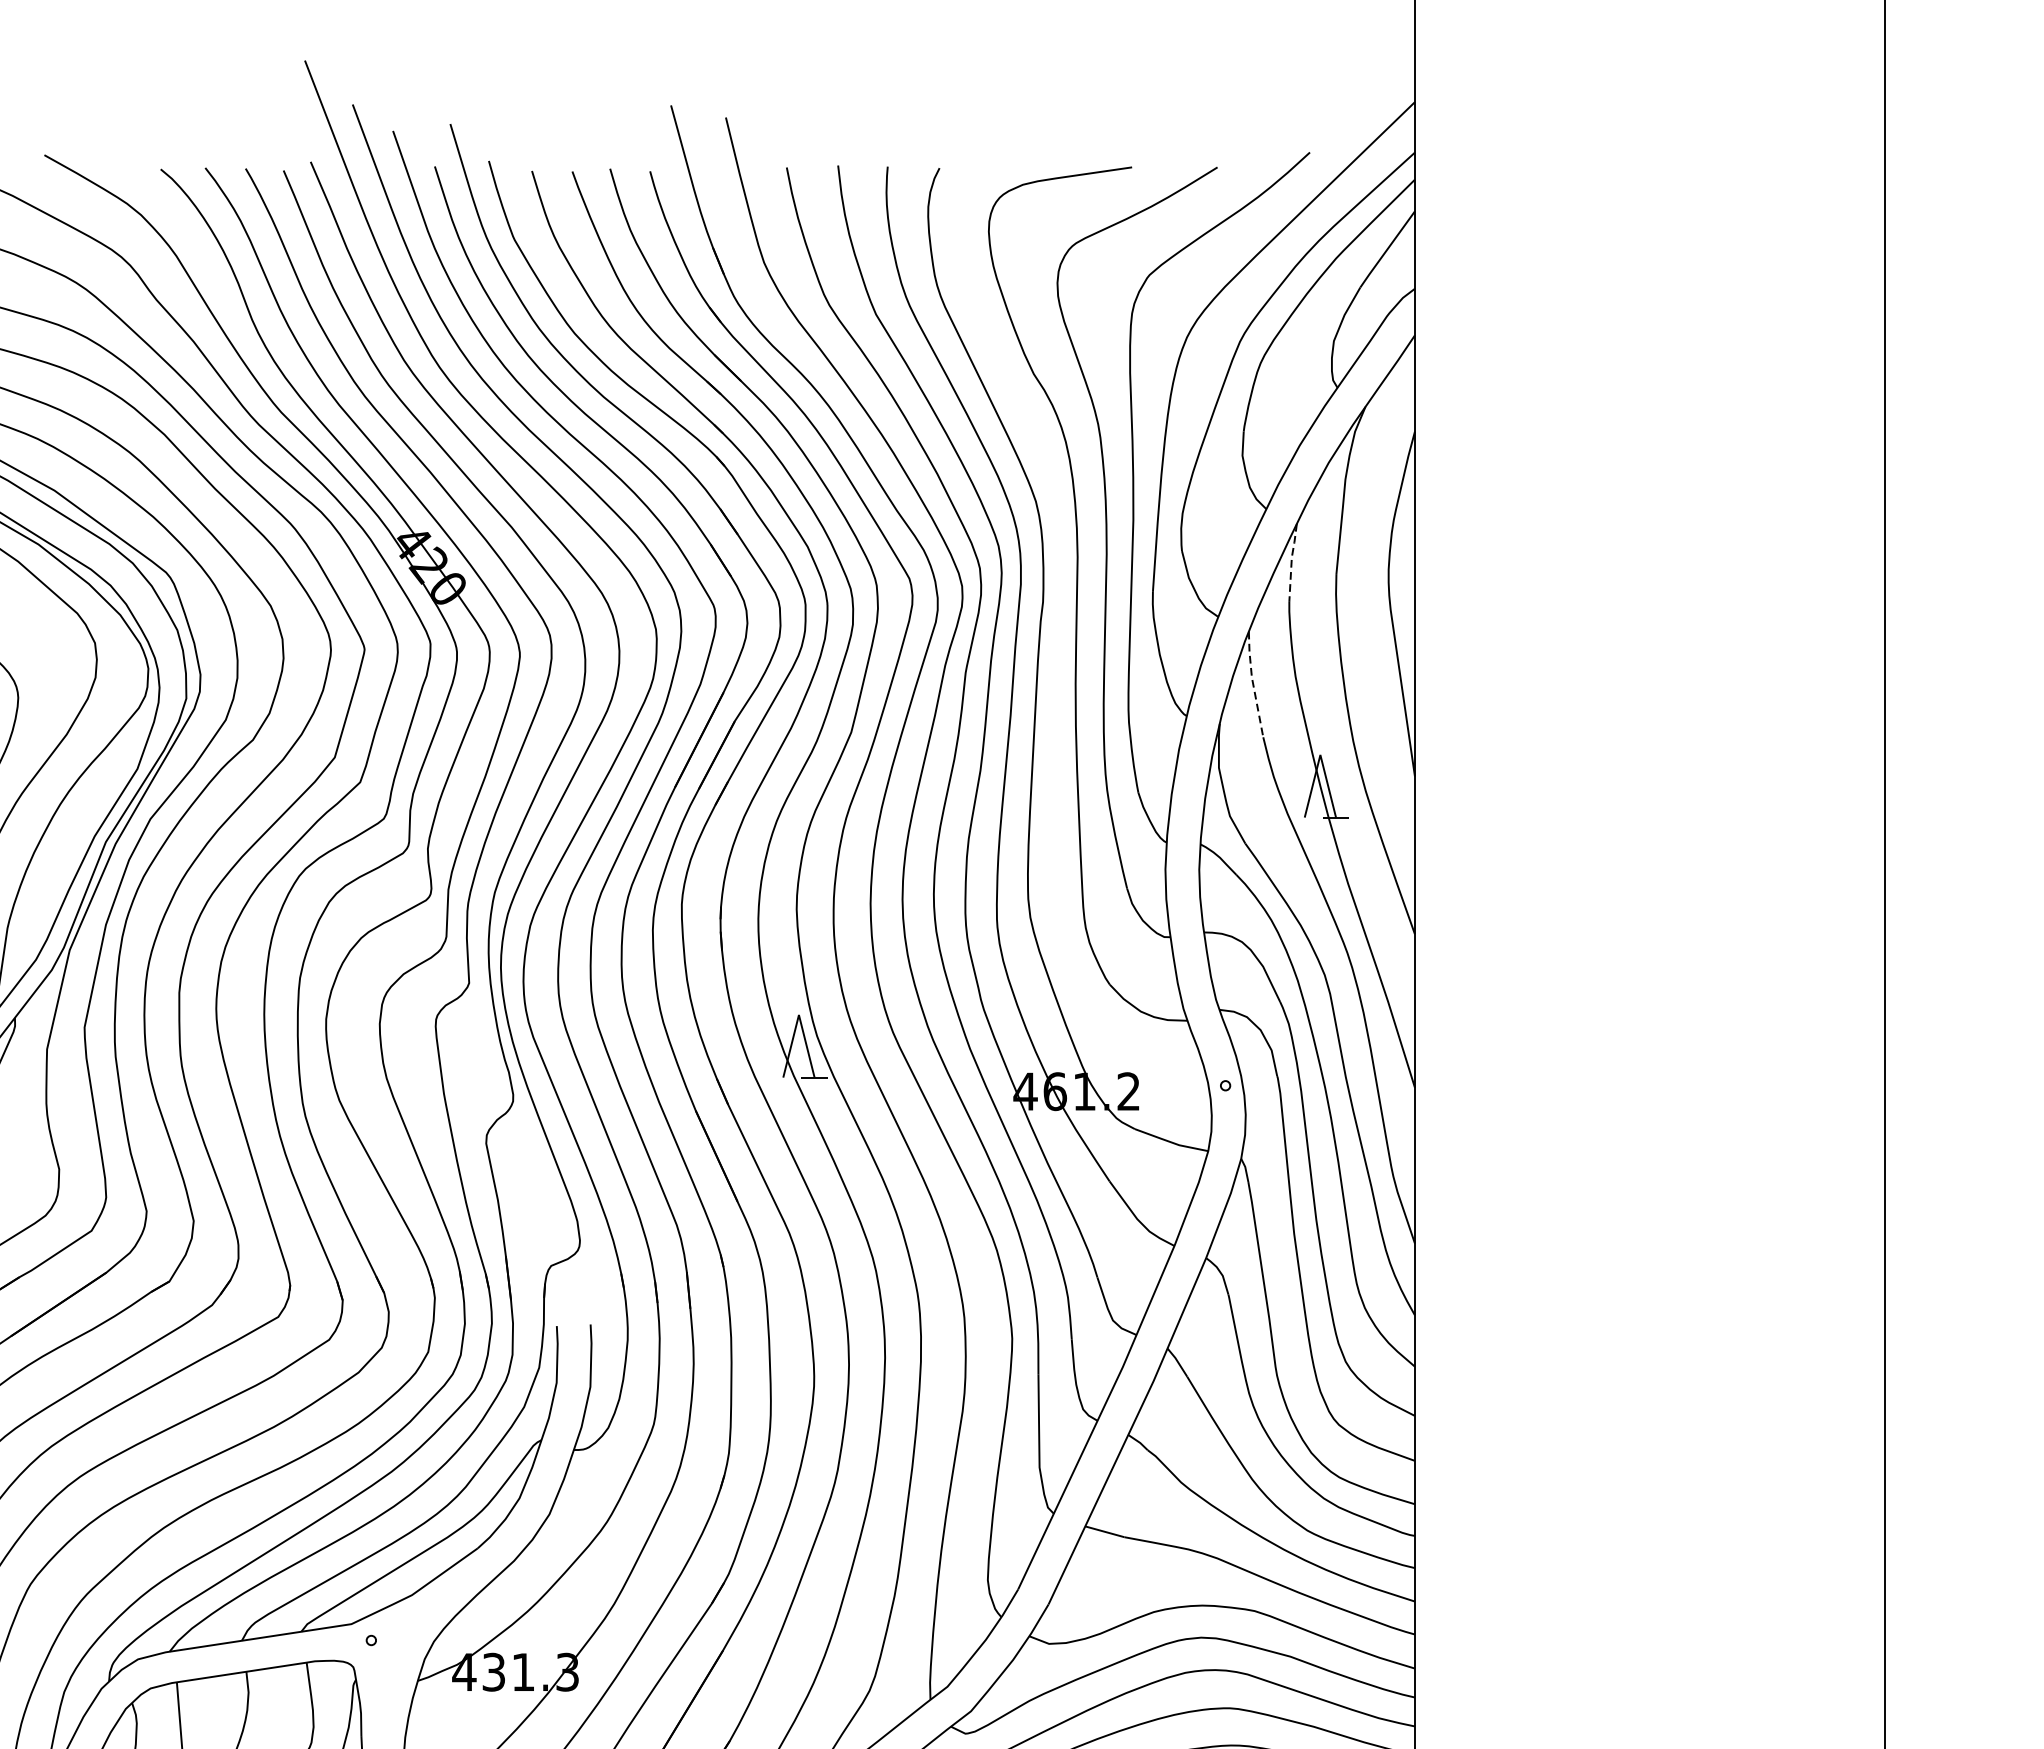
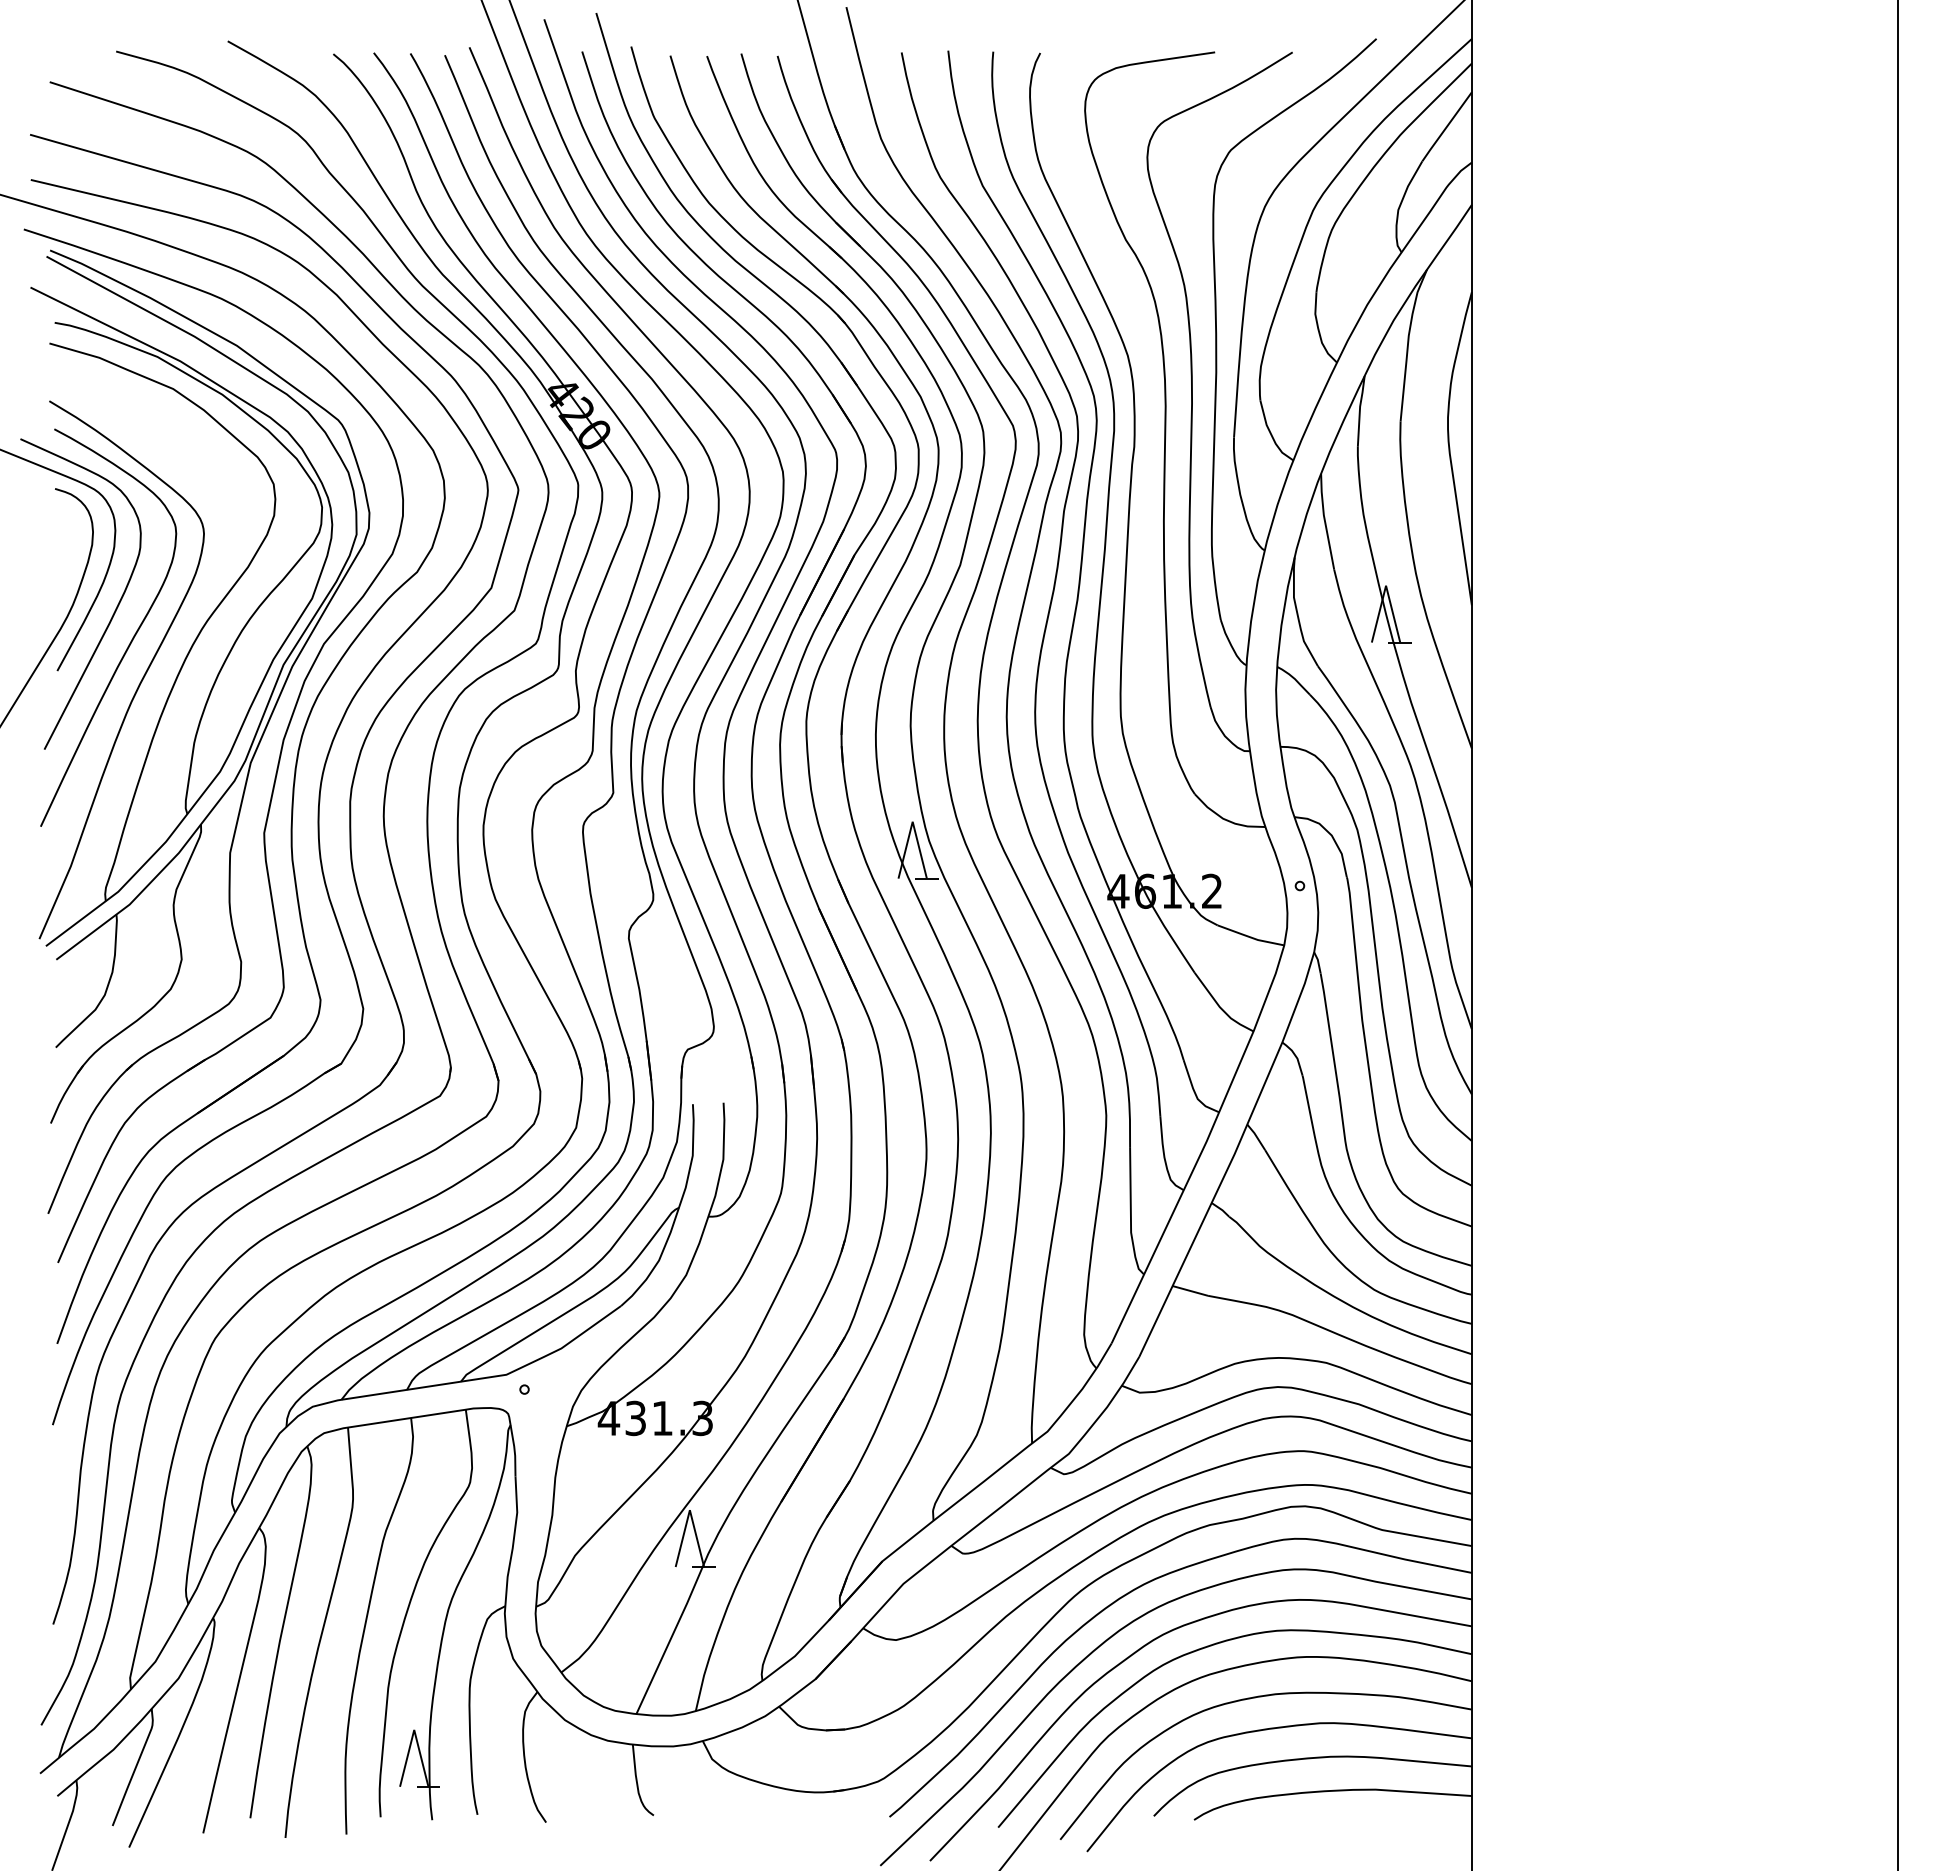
line: (1291, 561) -> (1359, 410), dashed -> solid
line: (1252, 684) -> (1324, 521), dashed -> solid

